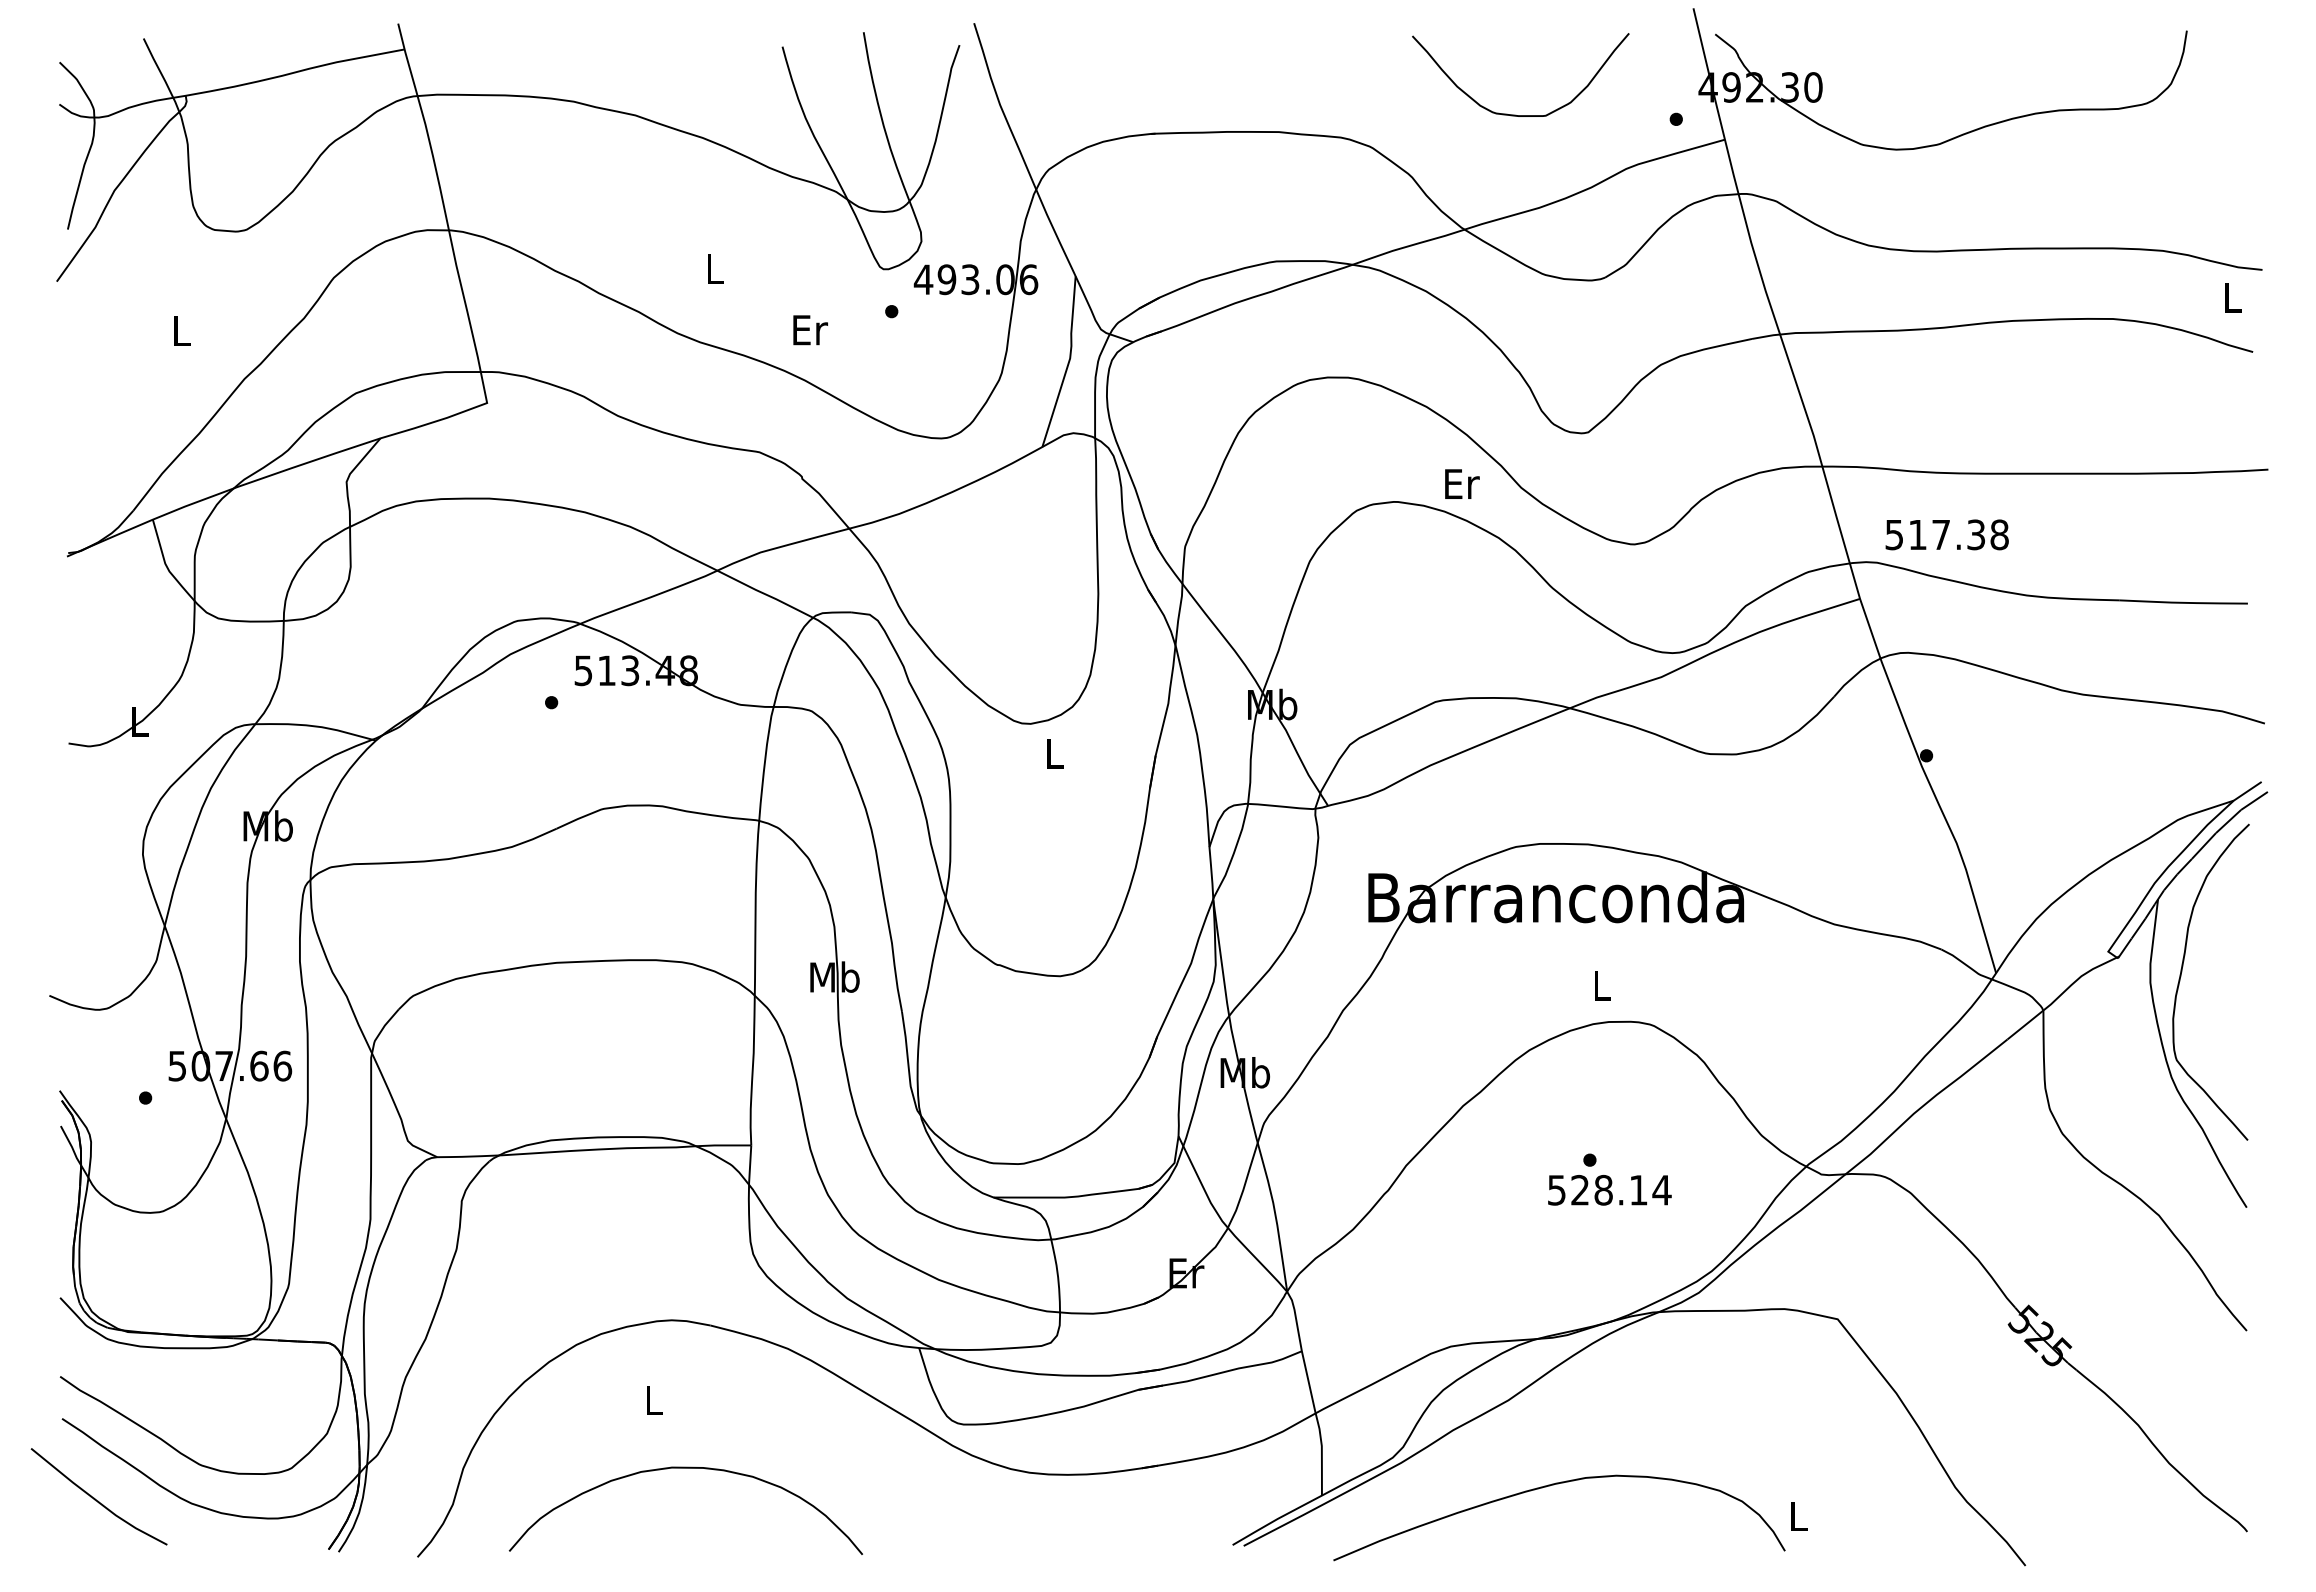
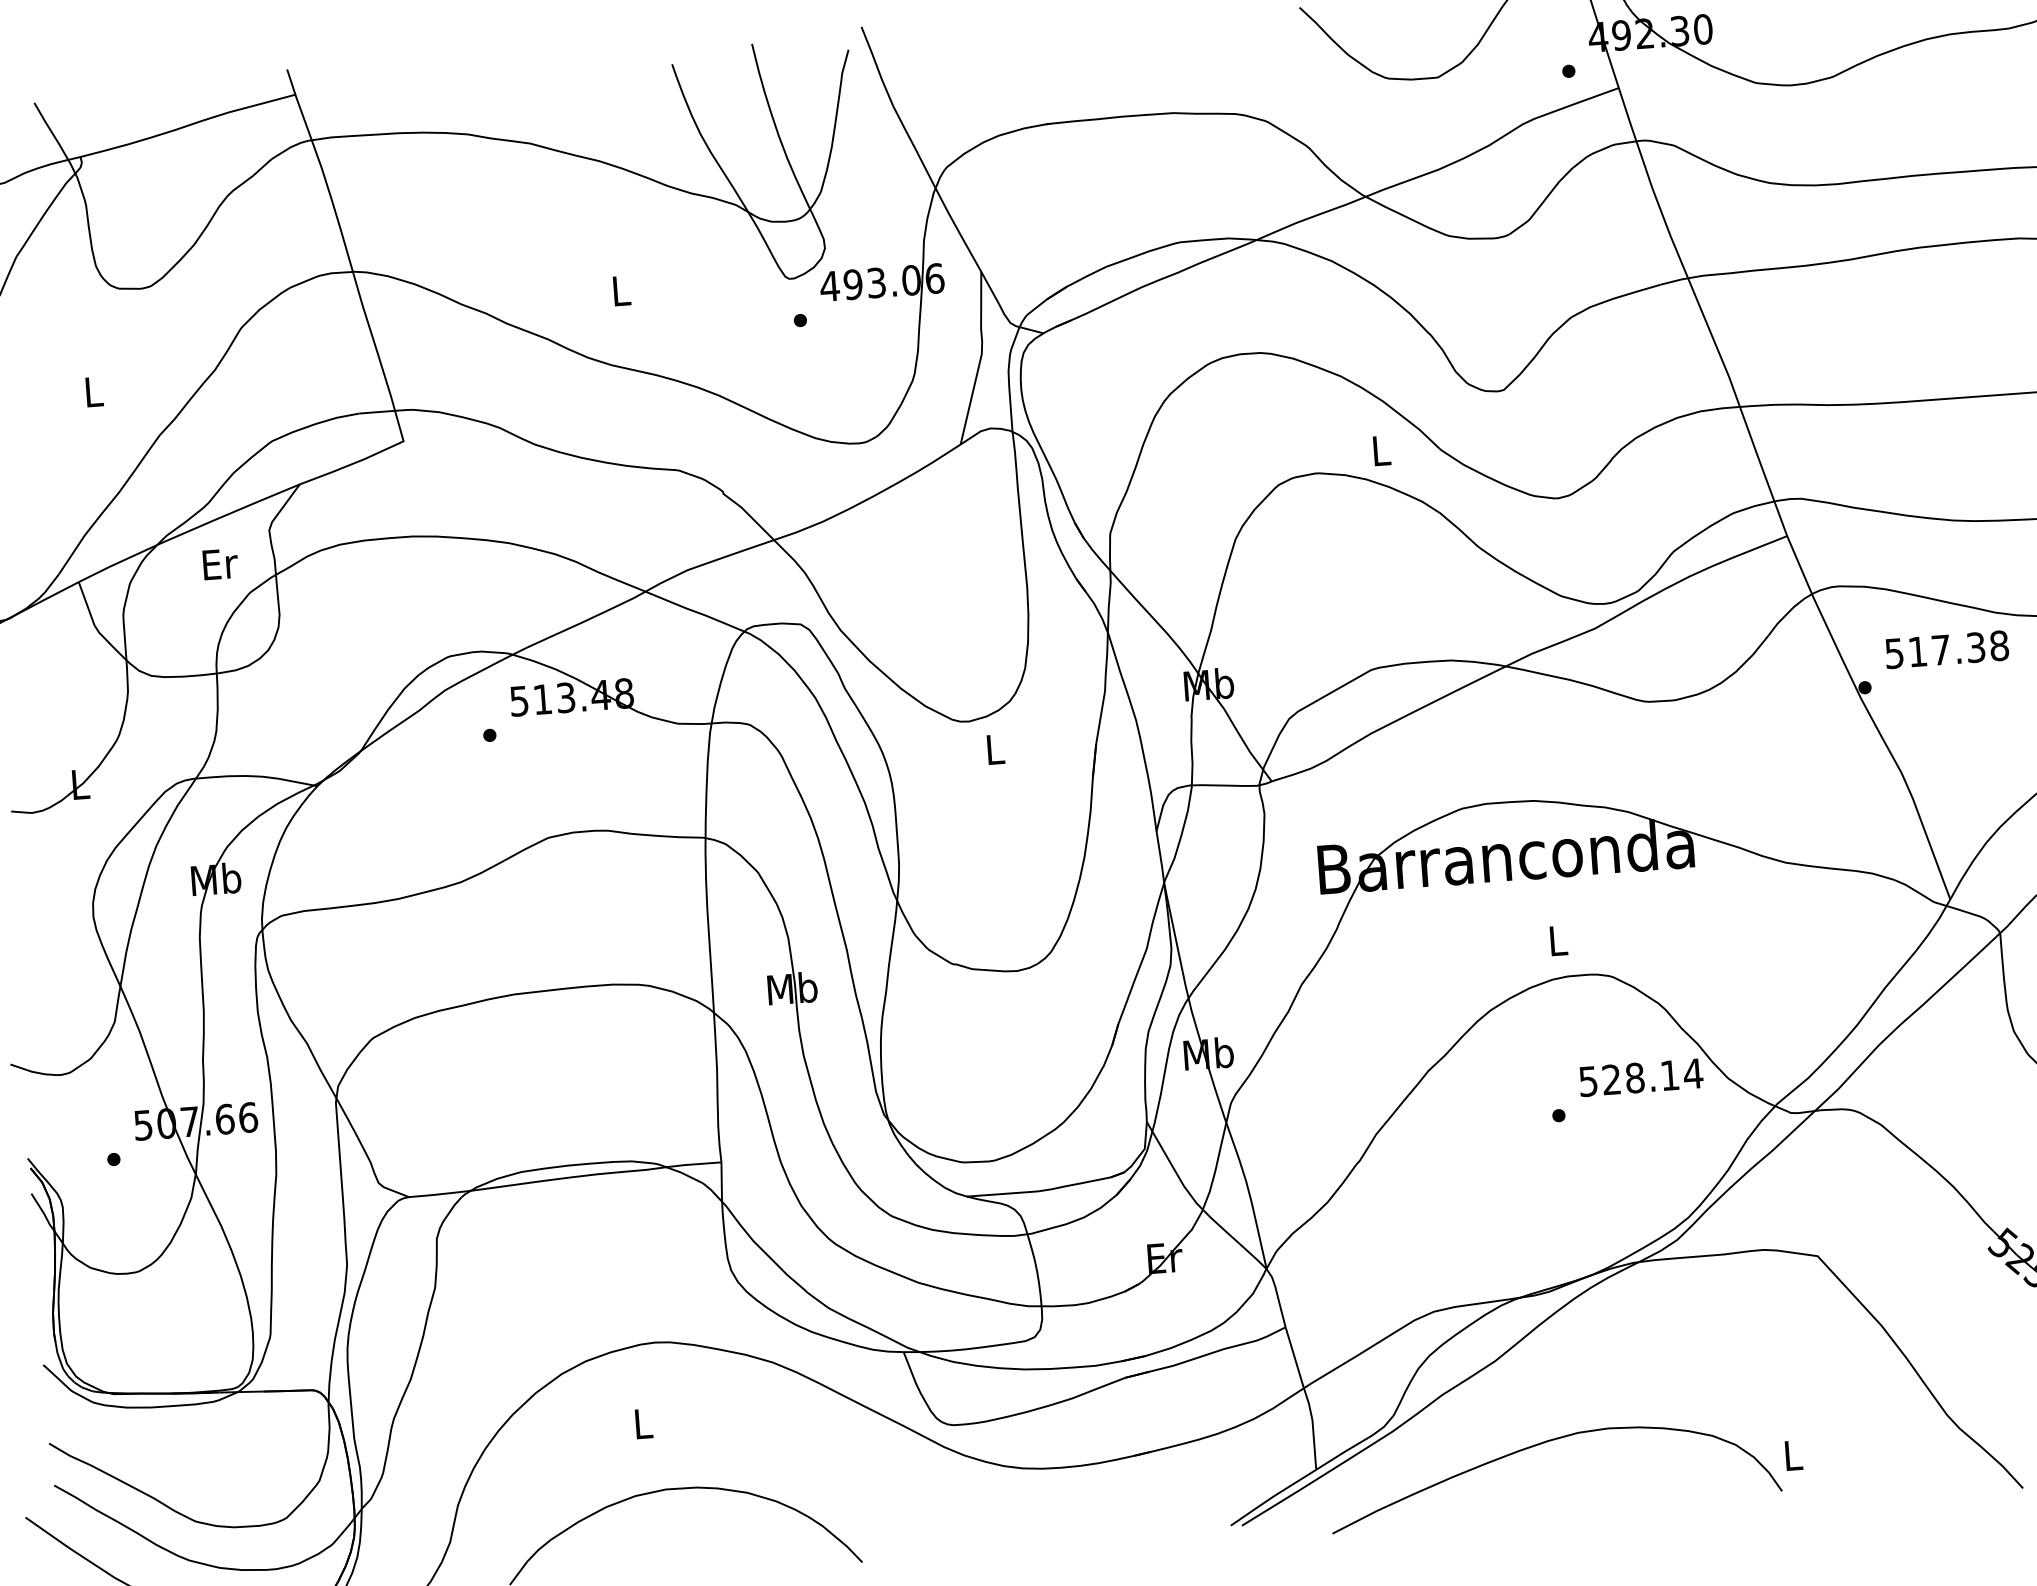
text: (810, 330) -> (220, 564), moved
text: (1462, 483) -> (1382, 450), Er -> L
text: (1946, 534) -> (1946, 649), moved
text: (1609, 1190) -> (1640, 1077), moved

